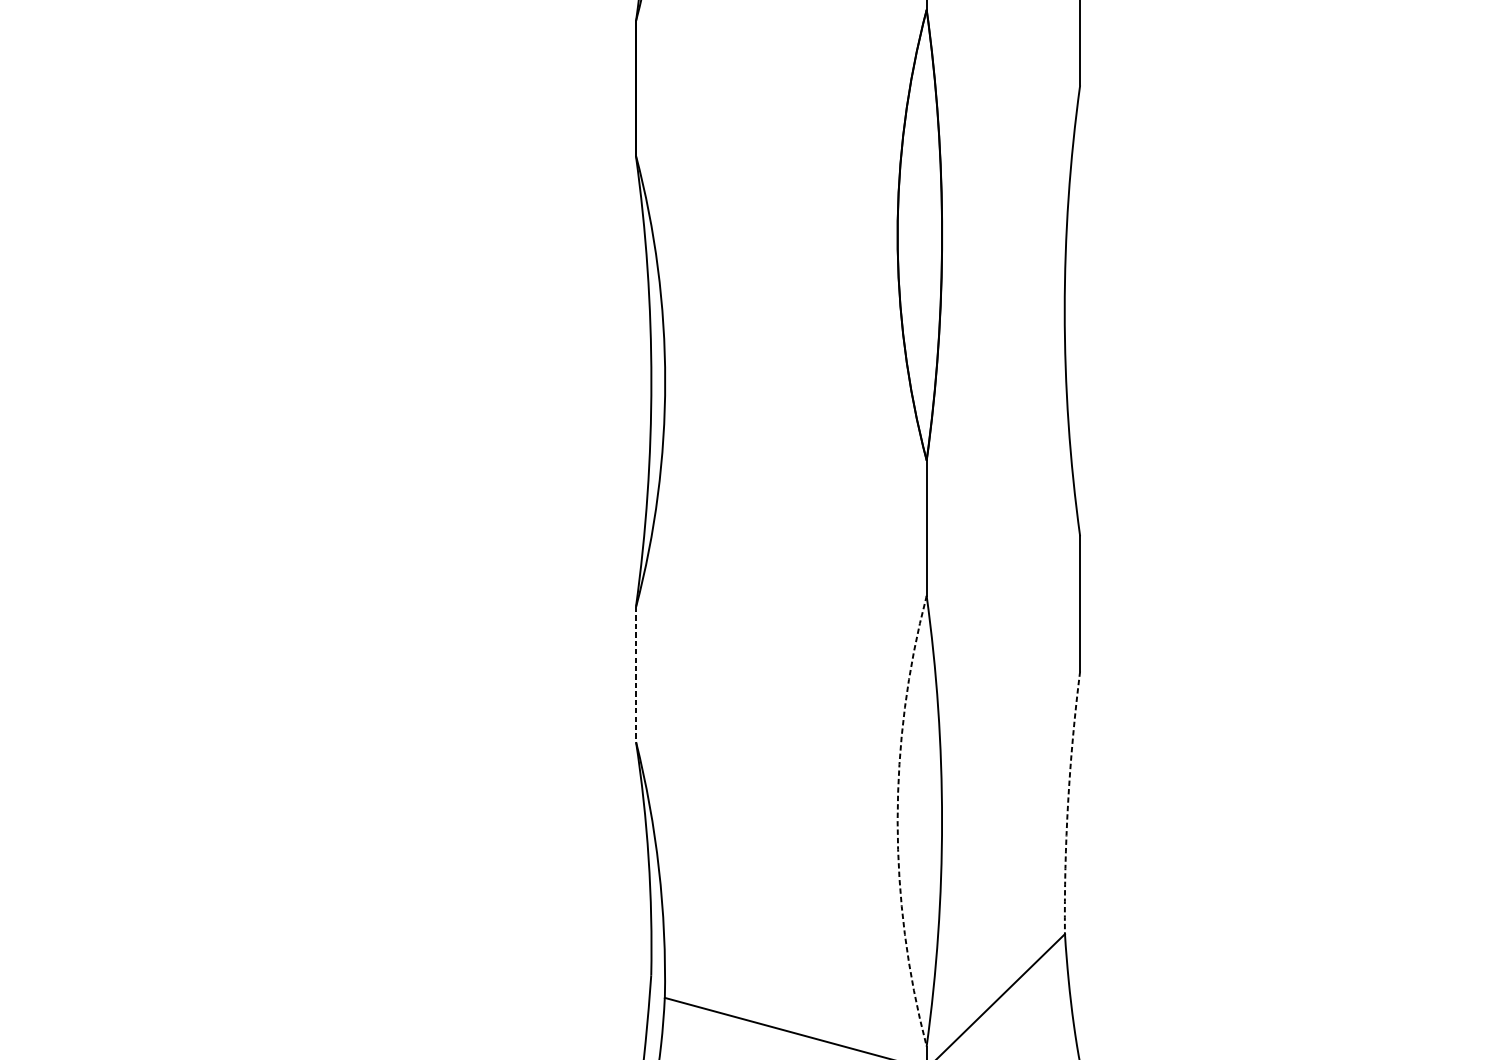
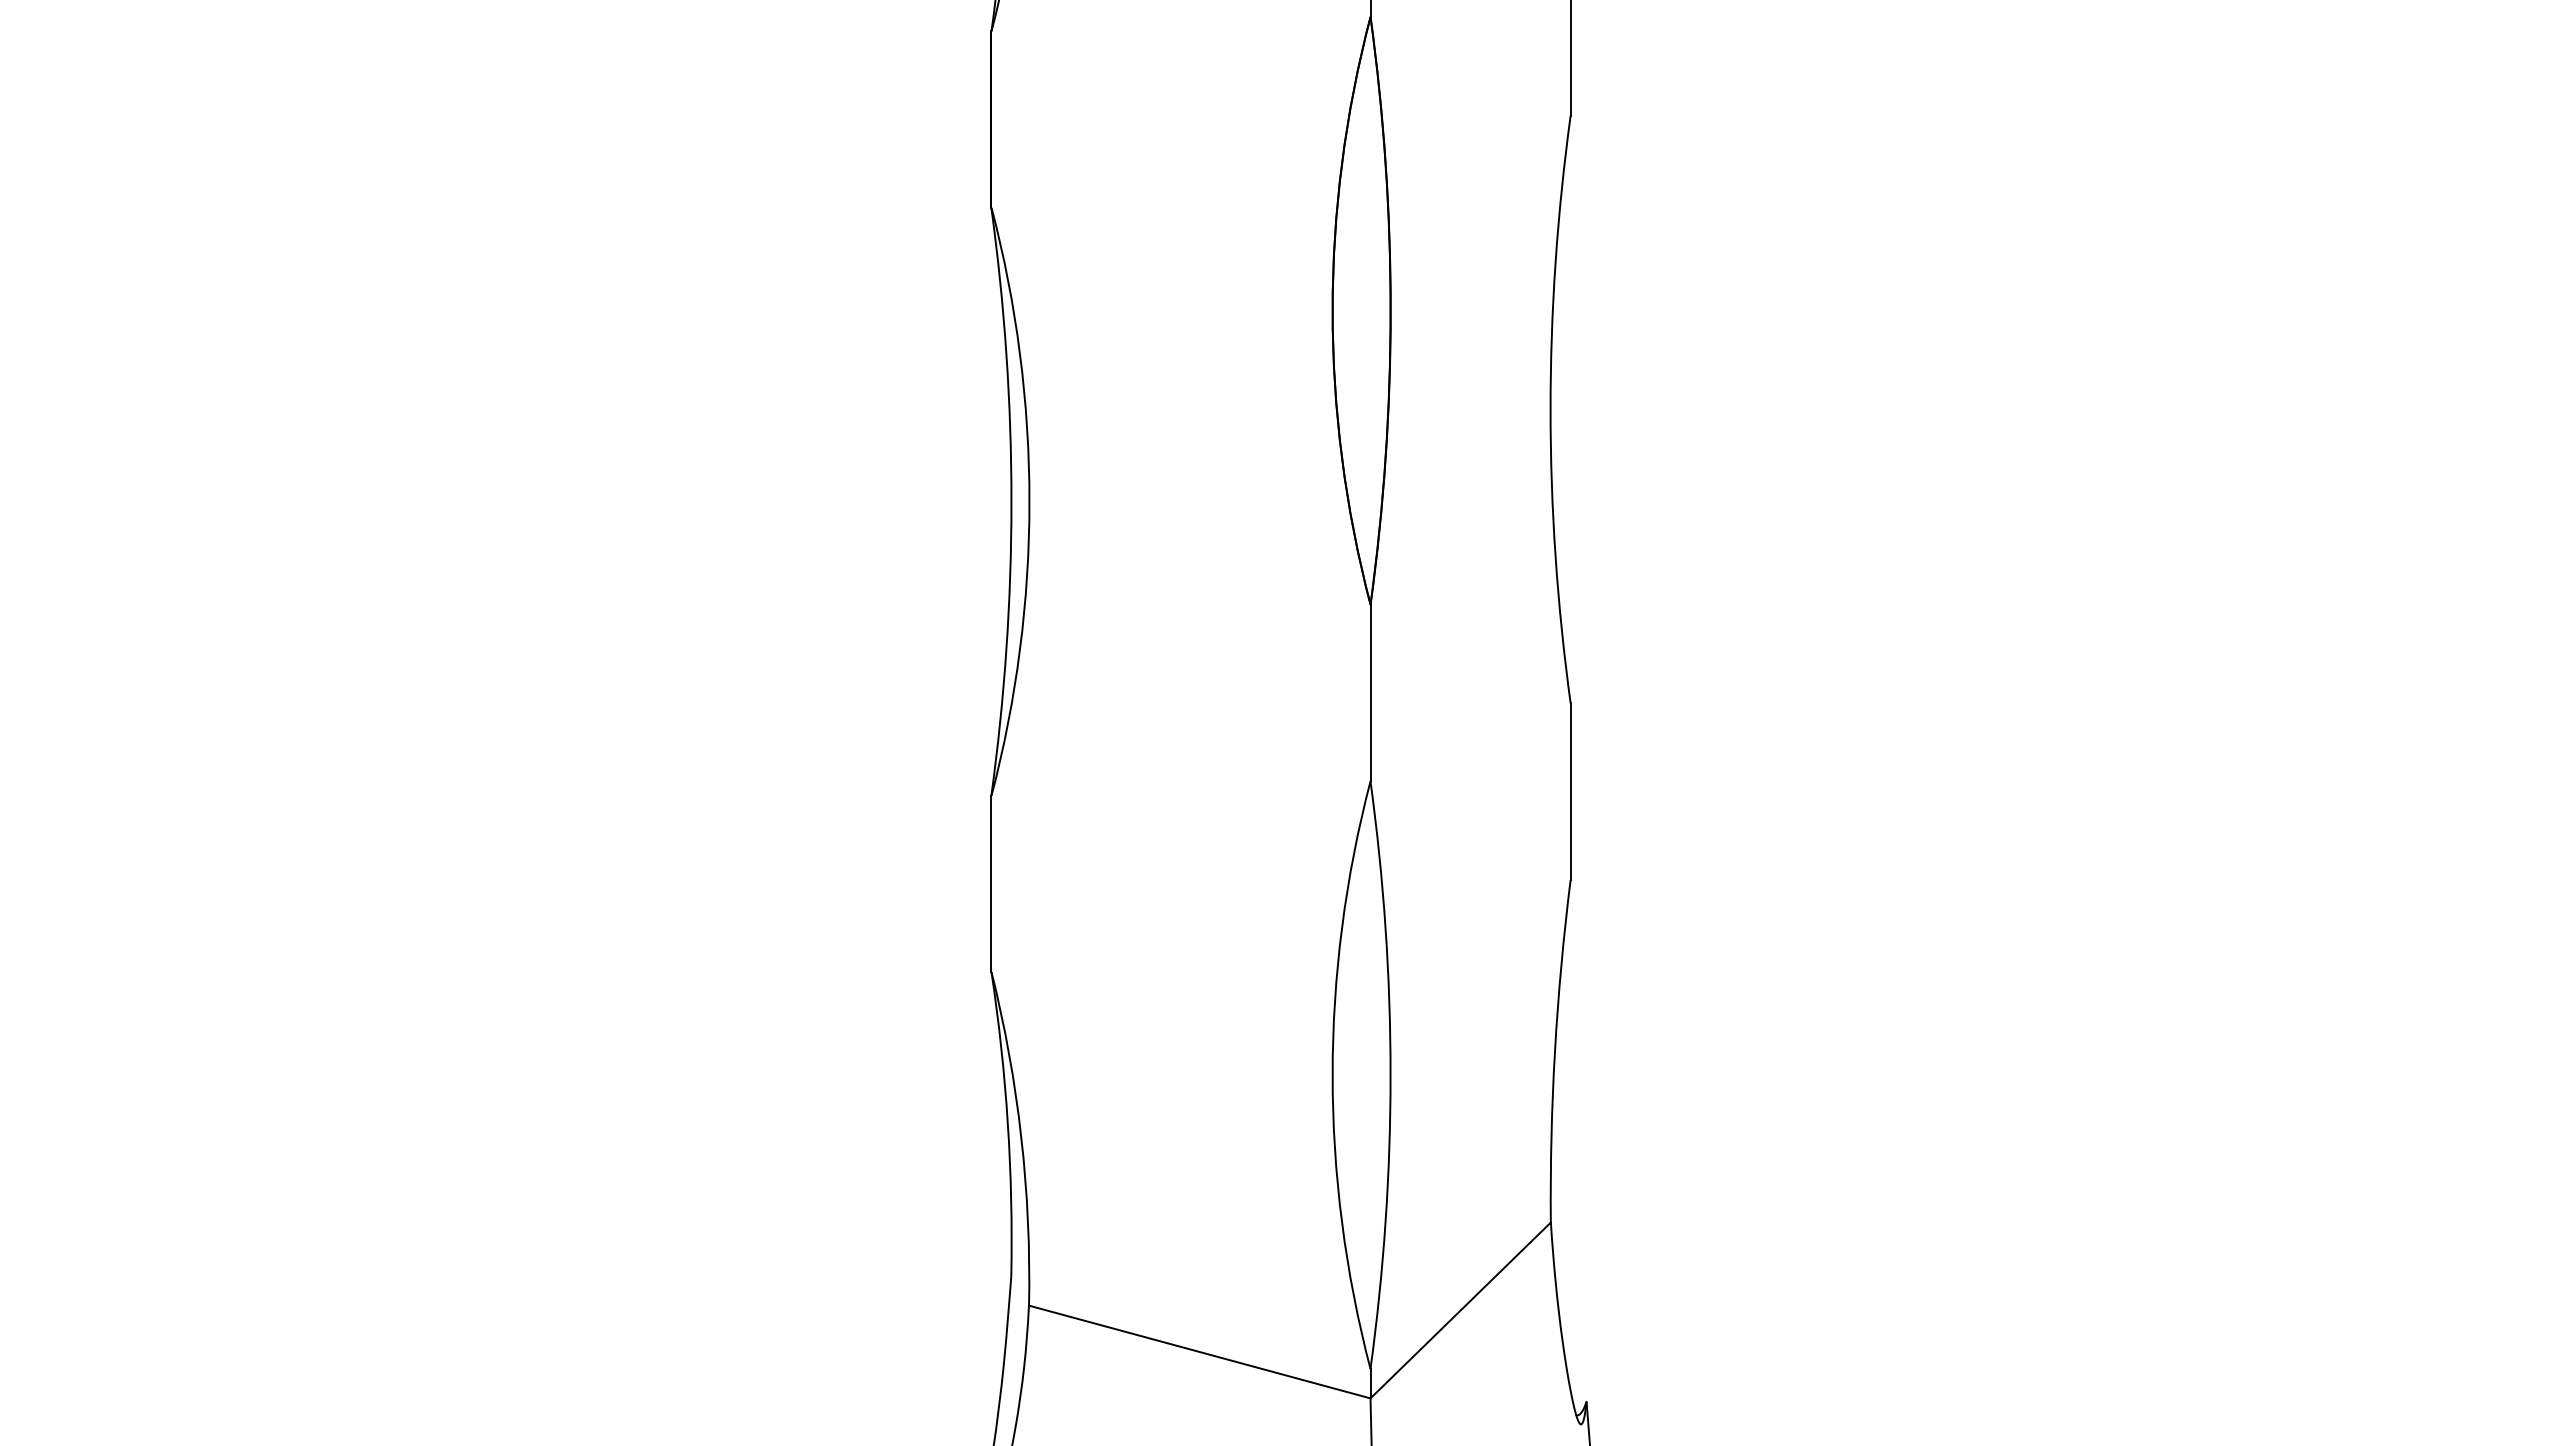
line: (636, 674) -> (991, 884), dashed -> solid
arc: (1068, 802) -> (1555, 1050), dashed -> solid
arc: (897, 821) -> (1332, 1075), dashed -> solid

